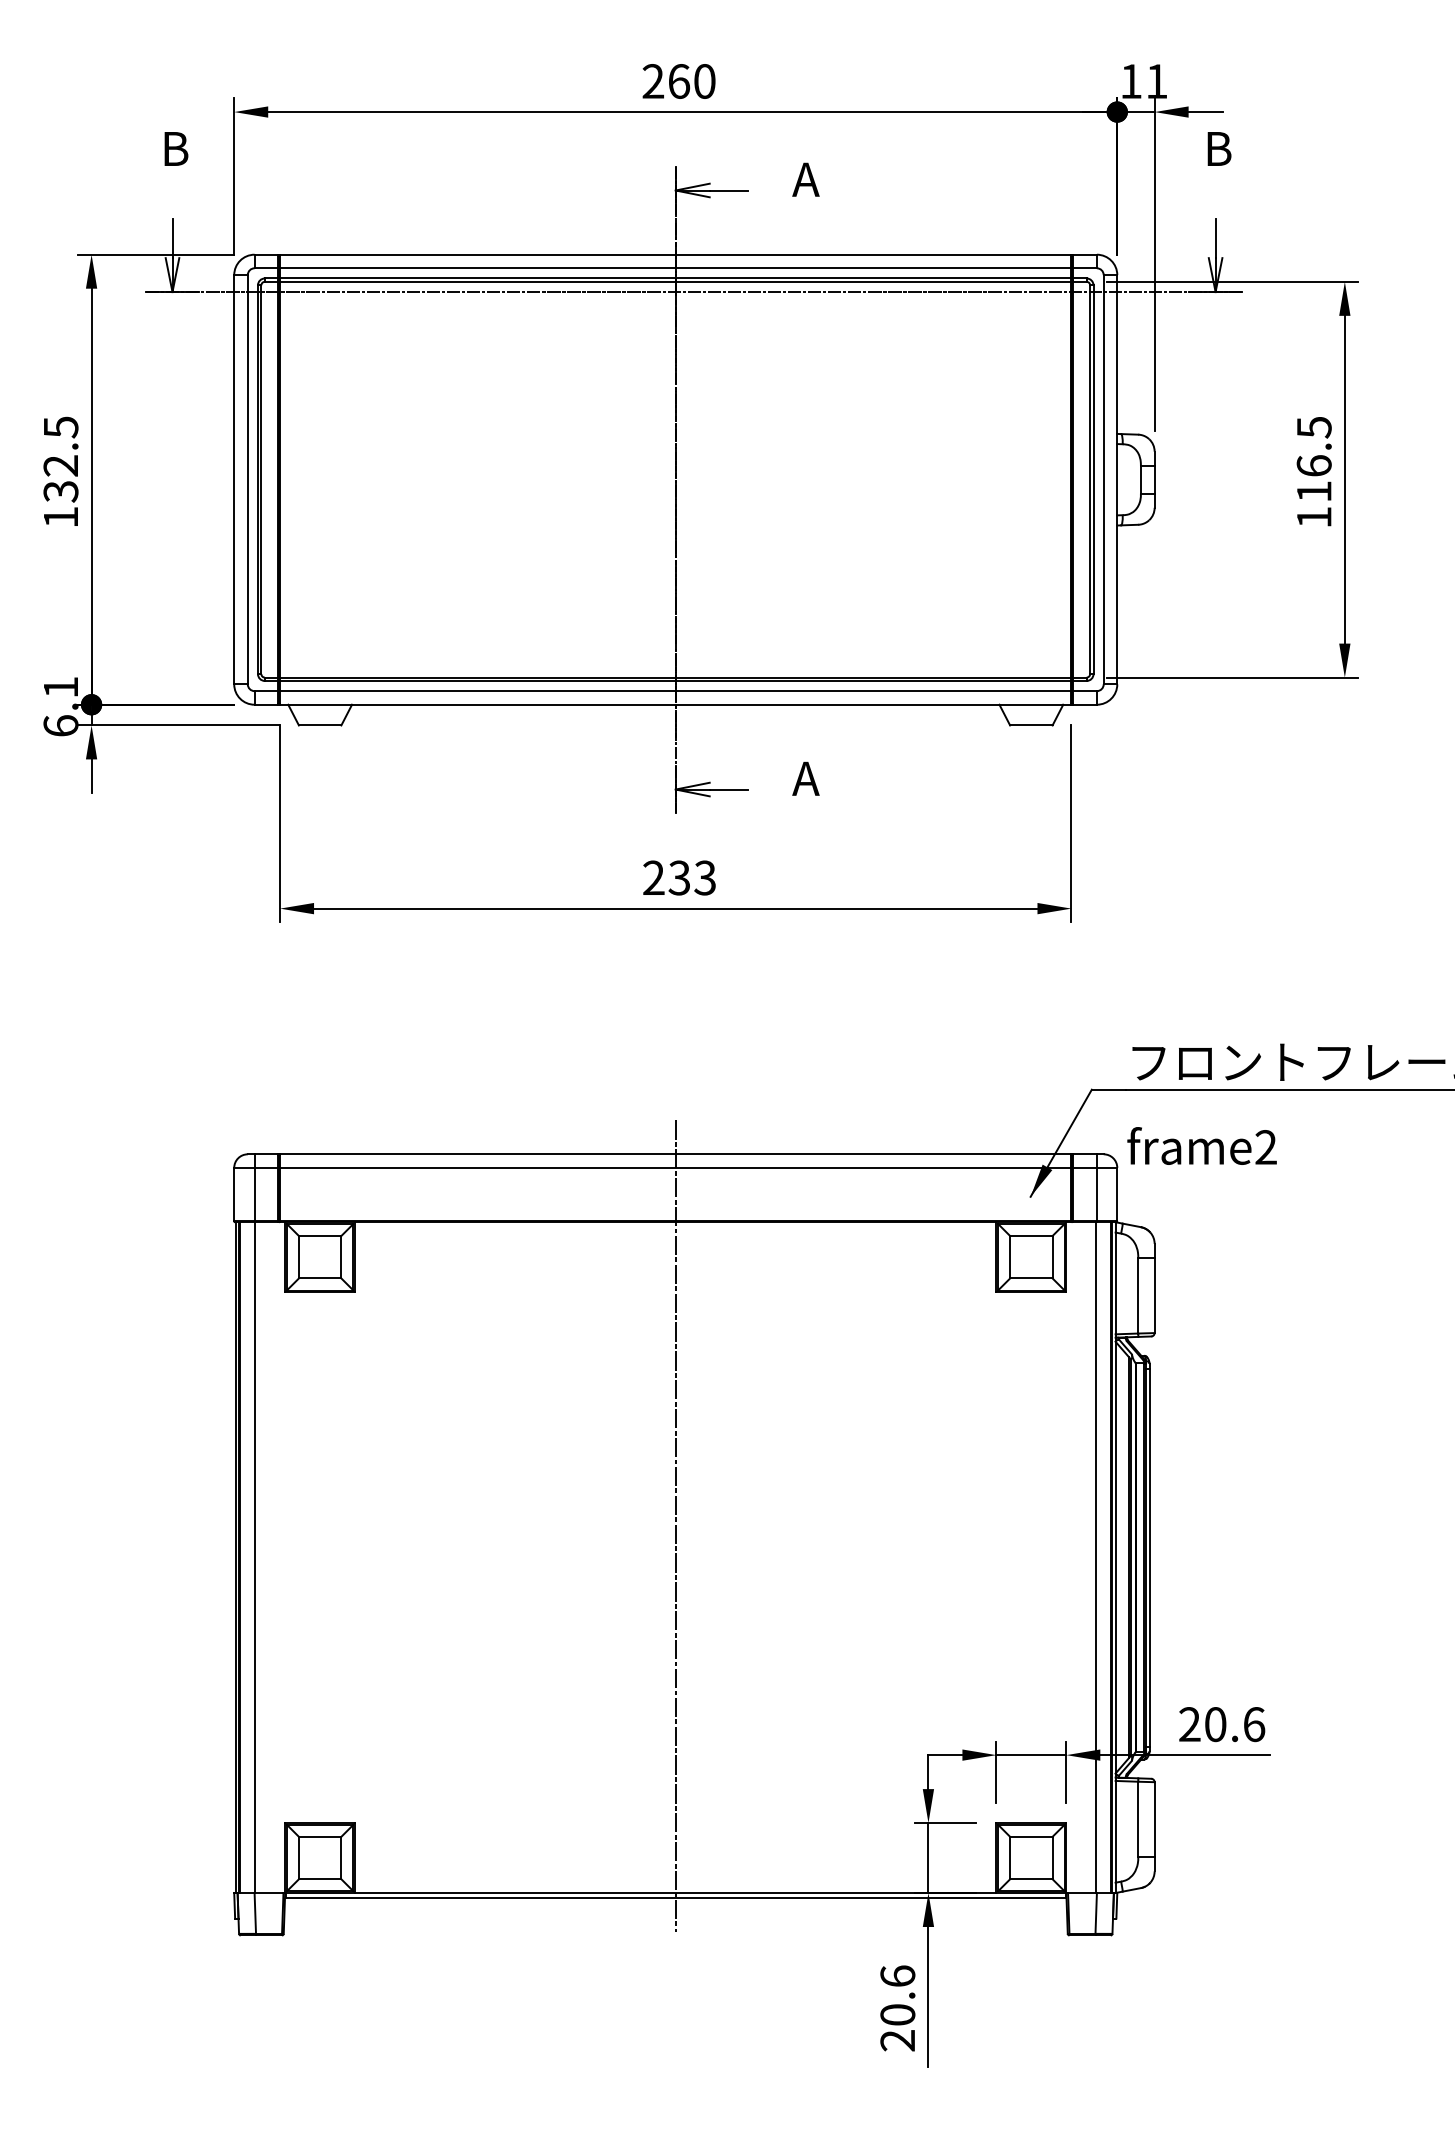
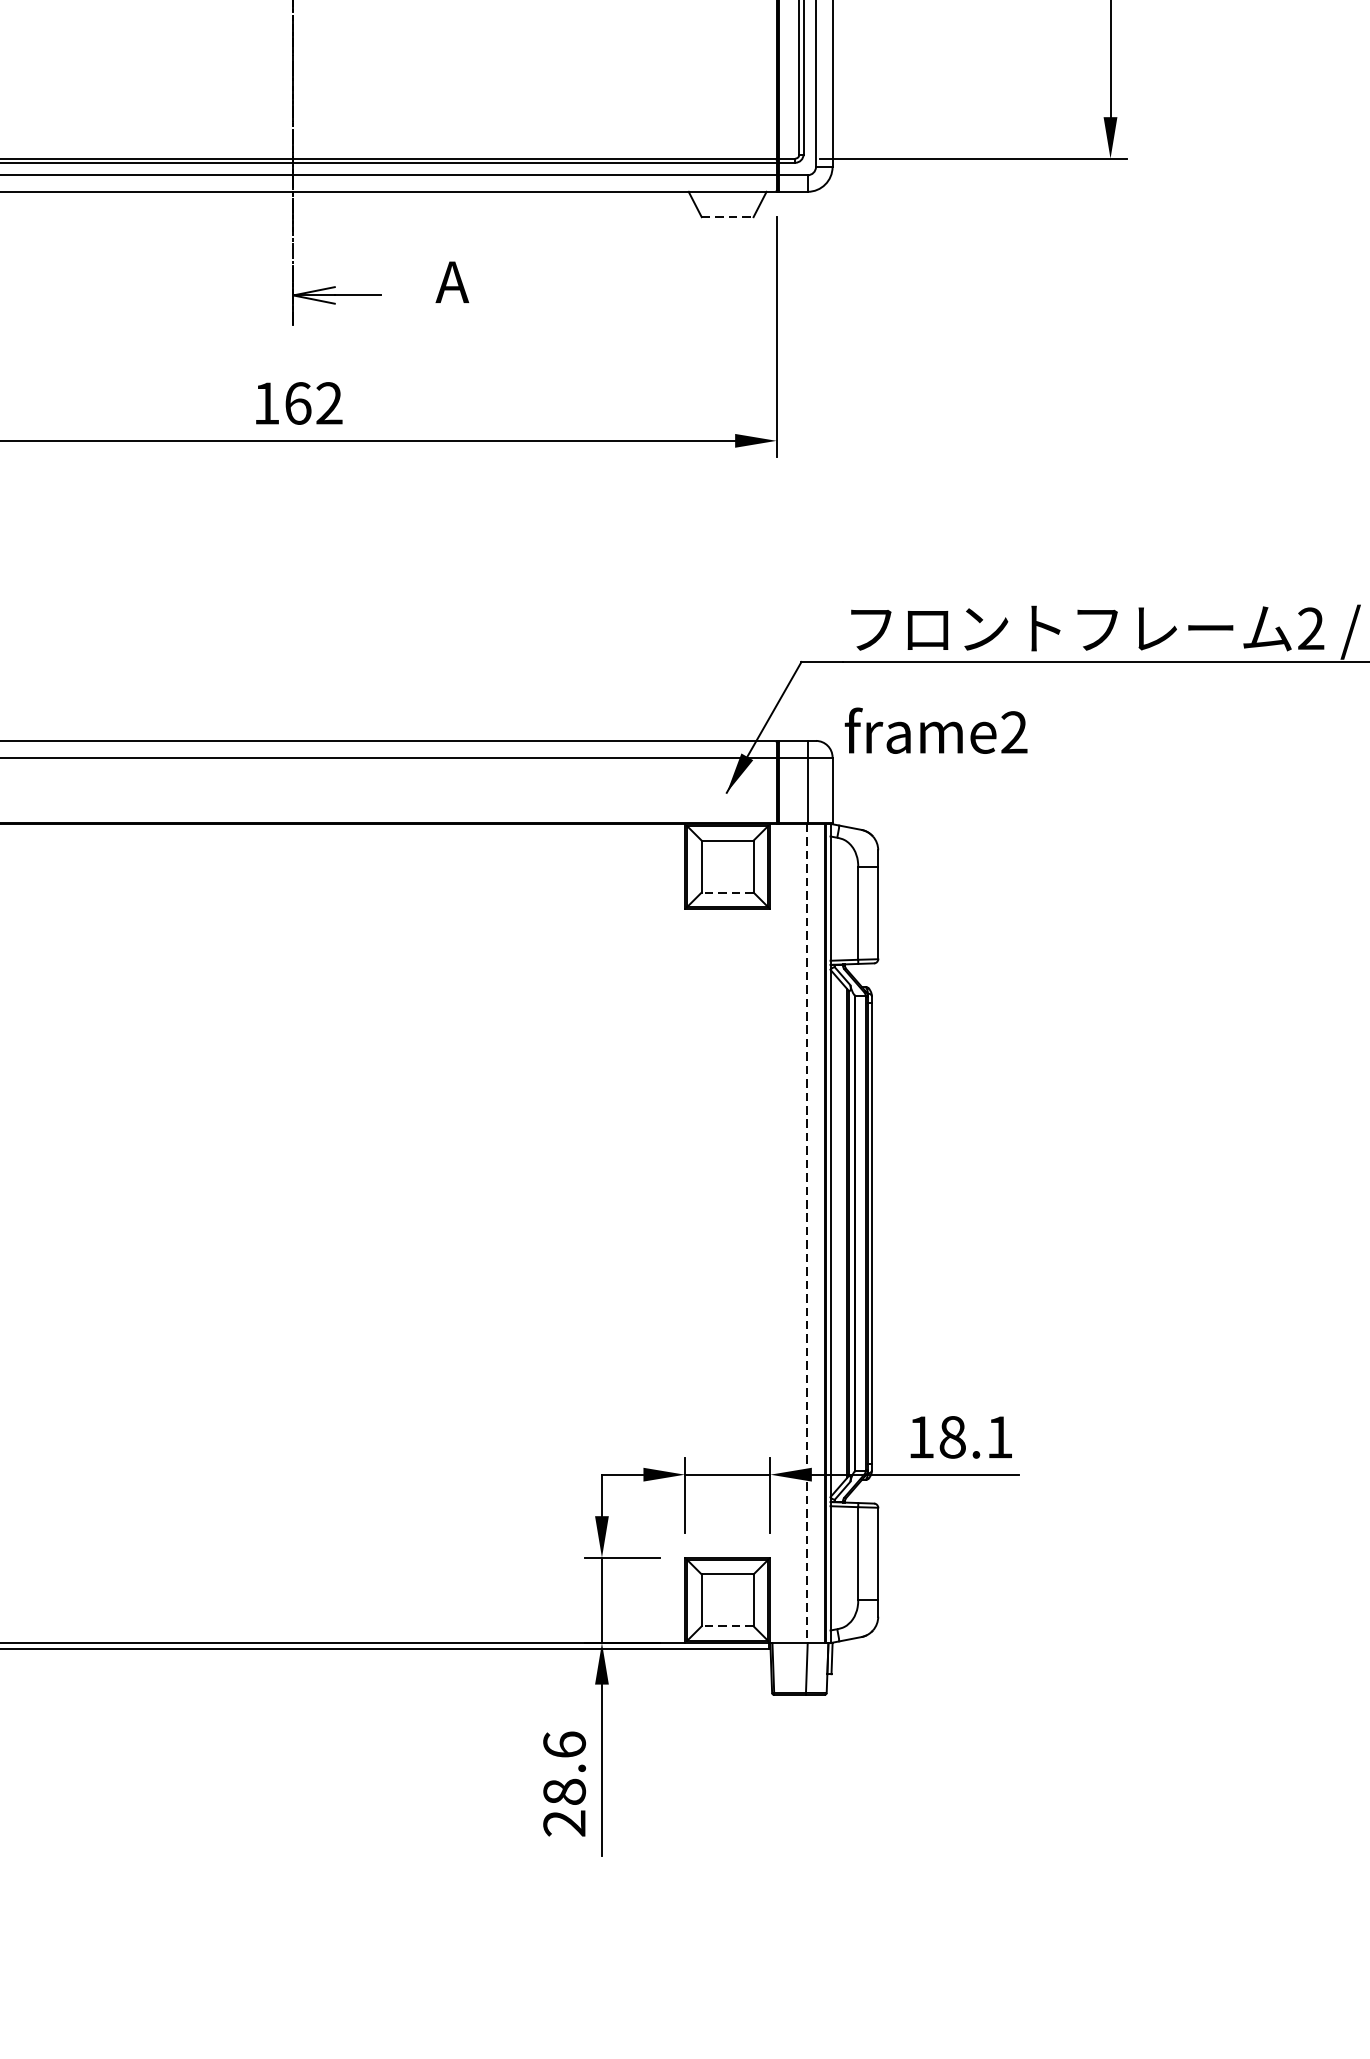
line: (1031, 725) -> (727, 217), solid -> dashed
text: (679, 877) -> (297, 402), 233 -> 162
line: (1030, 1278) -> (726, 892), solid -> dashed
line: (675, 1526) -> (293, 1195), removed
line: (1096, 1558) -> (807, 1234), solid -> dashed
text: (1222, 1724) -> (961, 1437), 20.6 -> 18.1
line: (1030, 1879) -> (726, 1626), solid -> dashed
text: (897, 2014) -> (564, 1791), 20.6 -> 28.6

